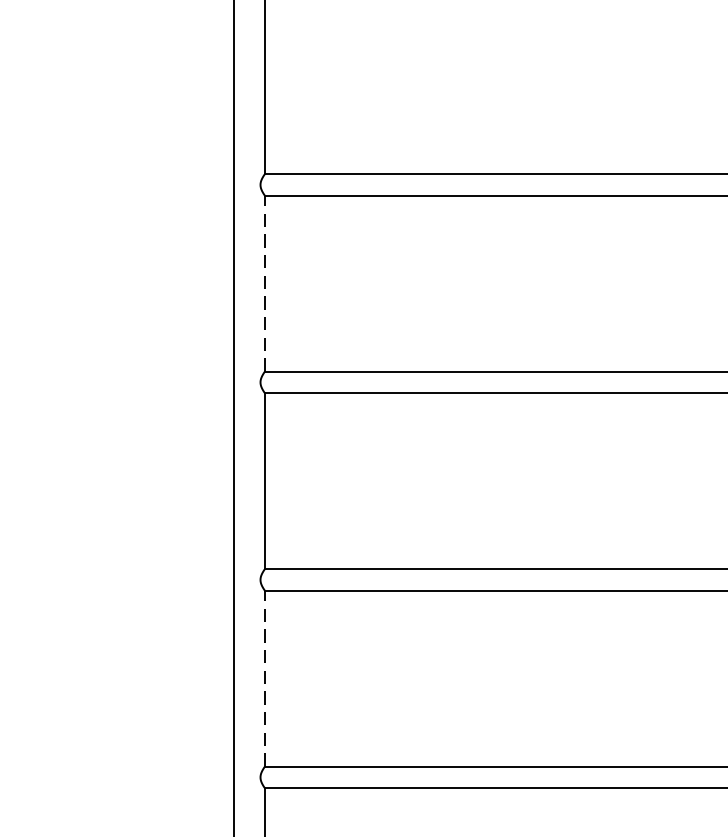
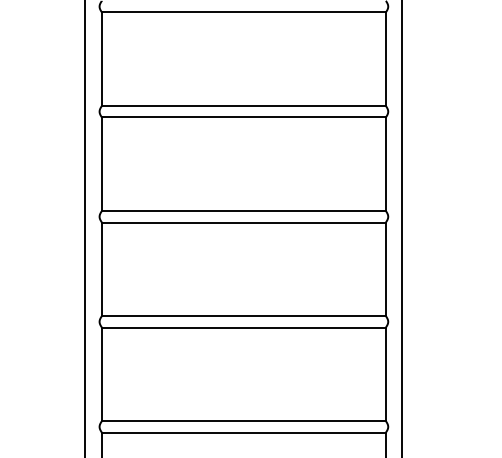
line: (264, 284) -> (101, 164), dashed -> solid
line: (264, 678) -> (101, 374), dashed -> solid

